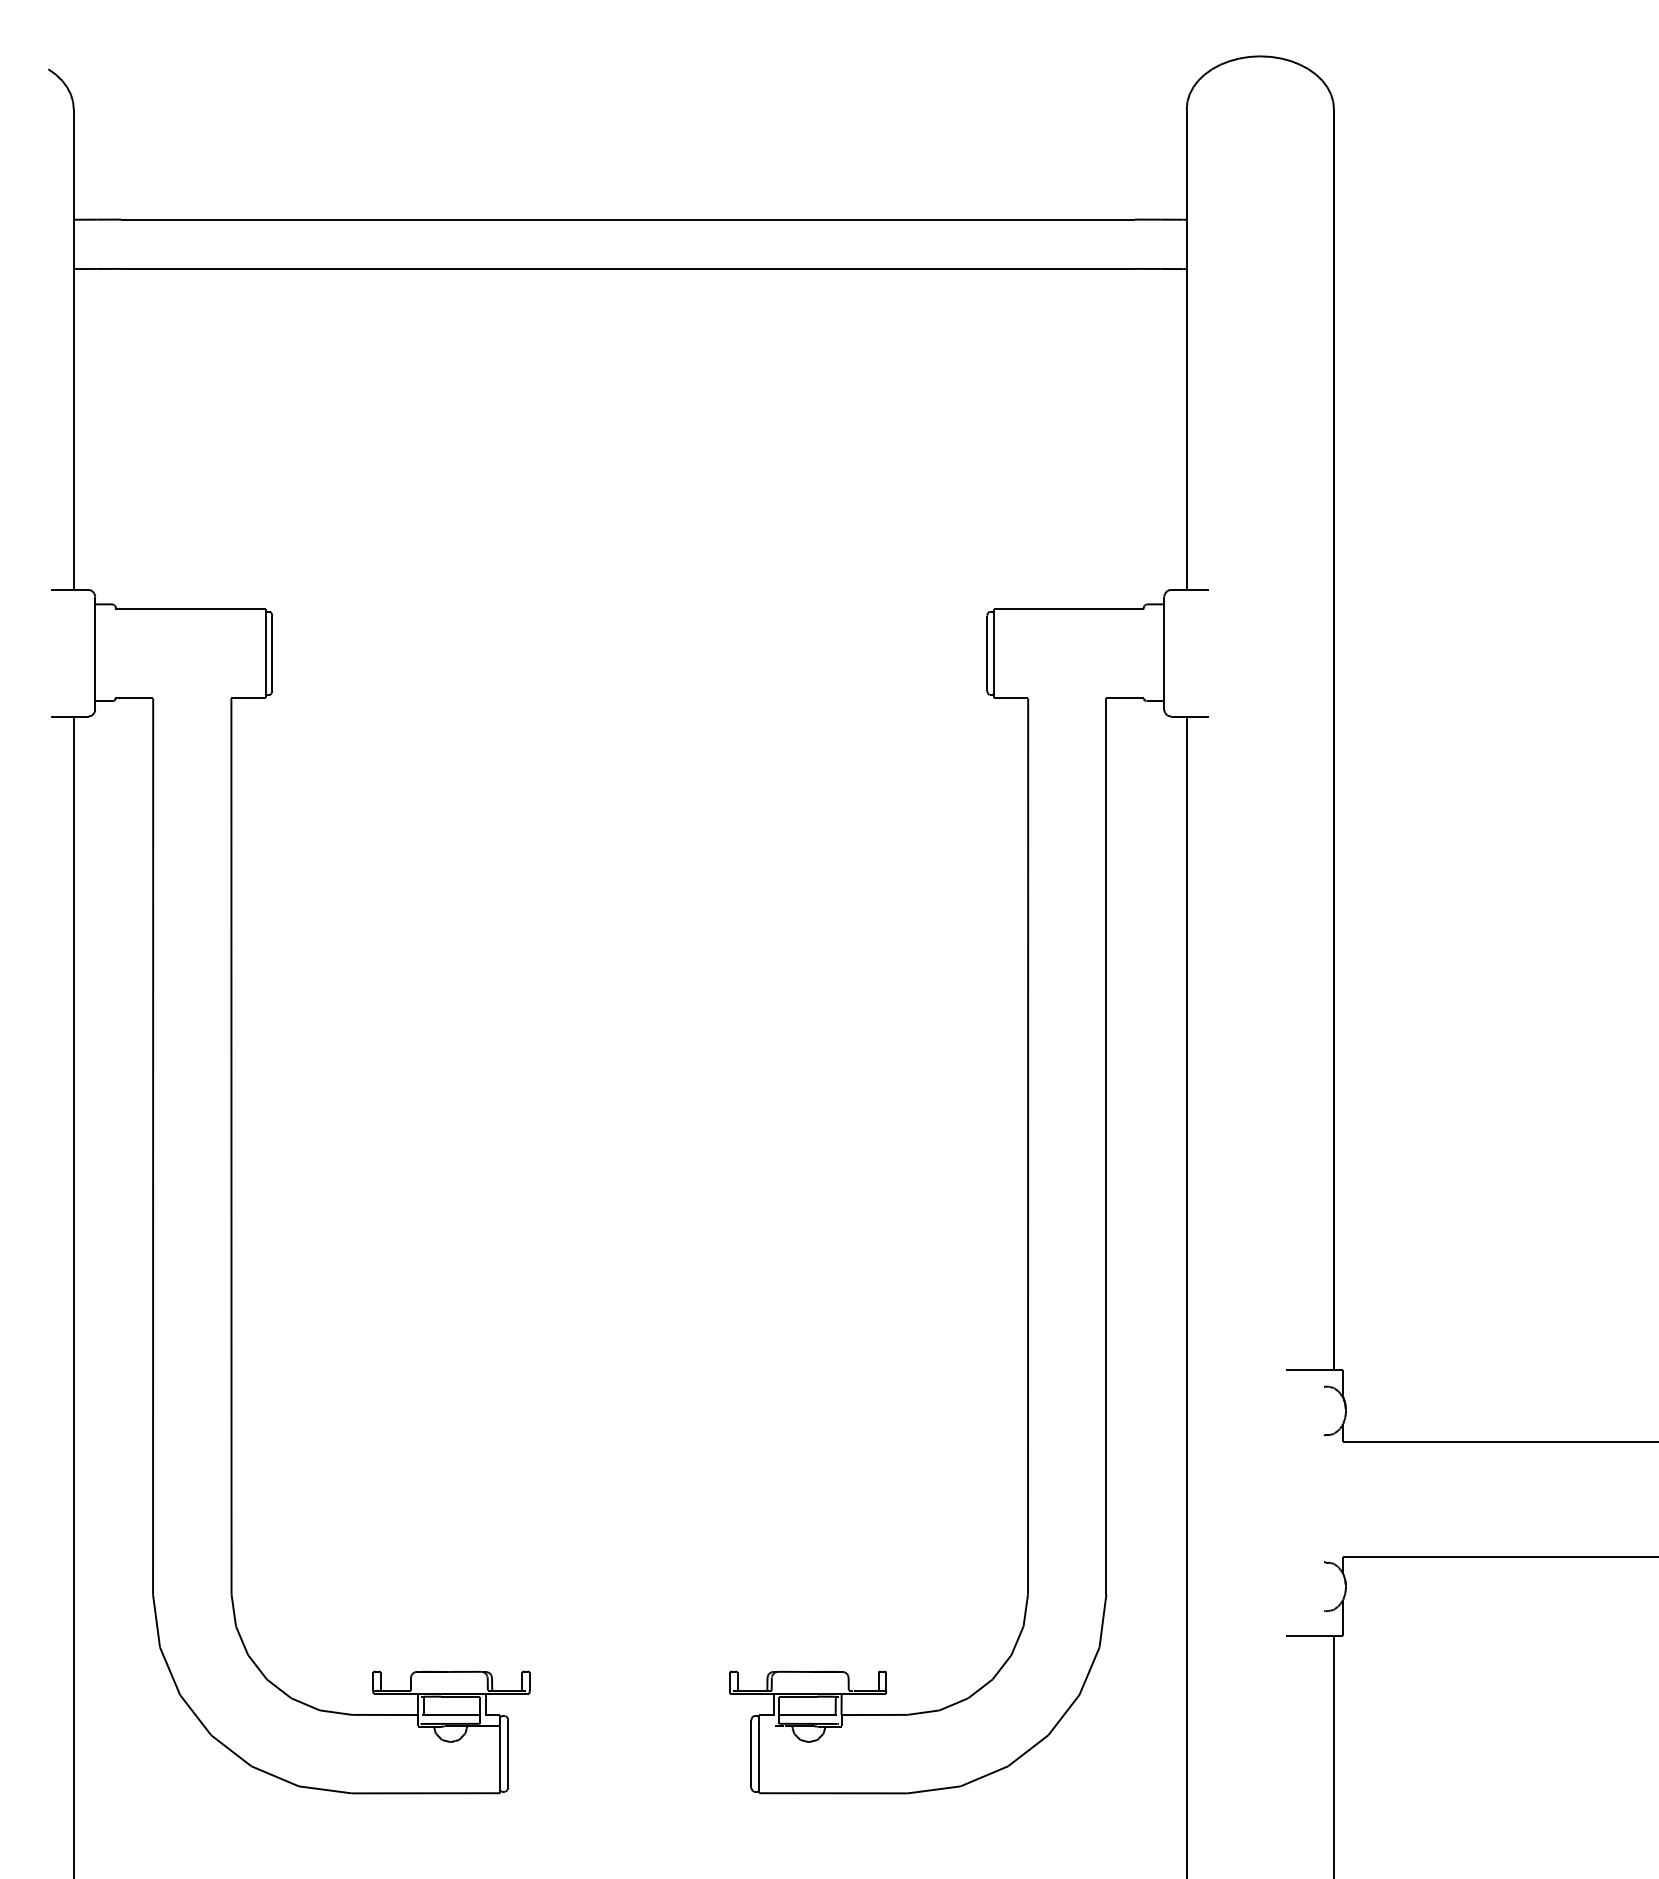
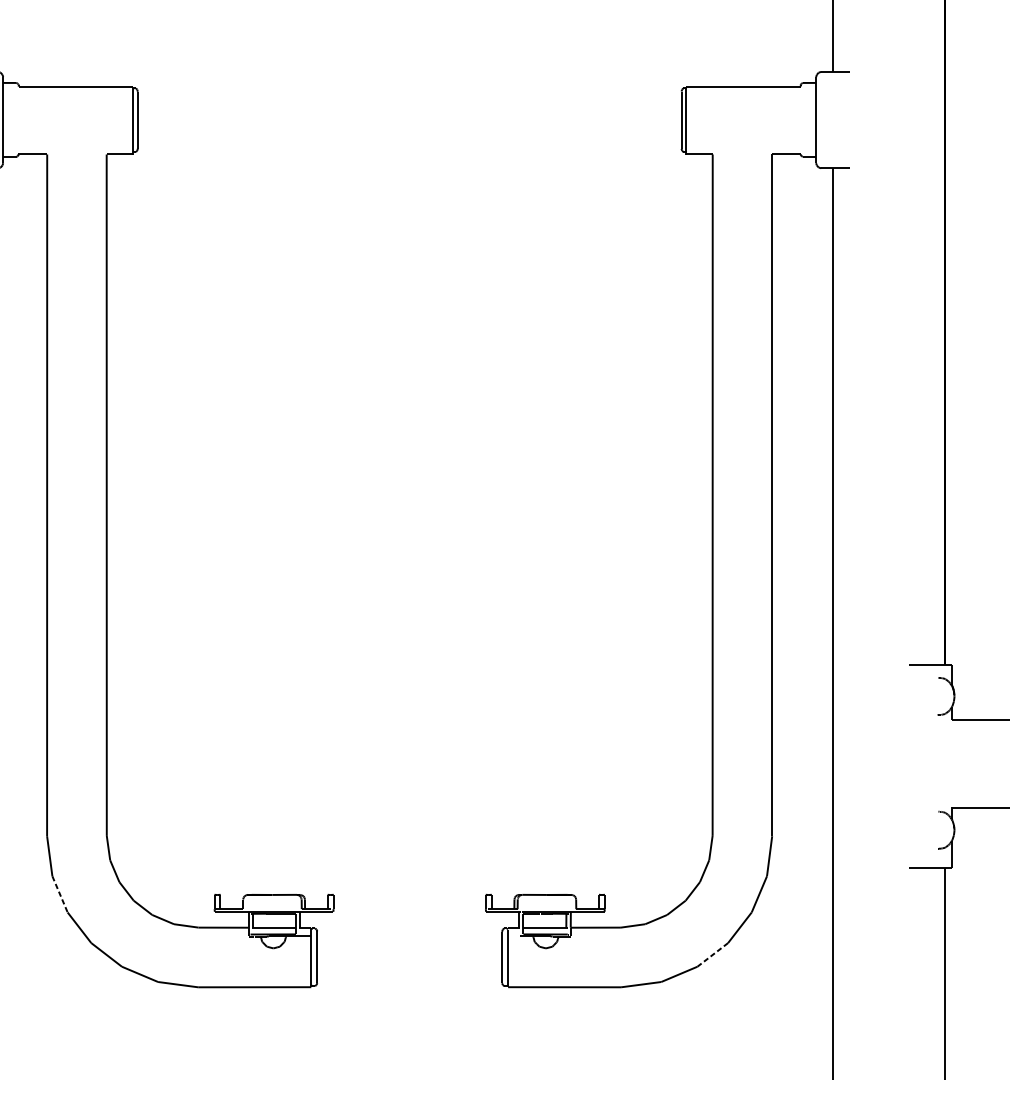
line: (170, 1671) -> (60, 894), solid -> dashed
line: (1027, 1751) -> (712, 955), solid -> dashed

